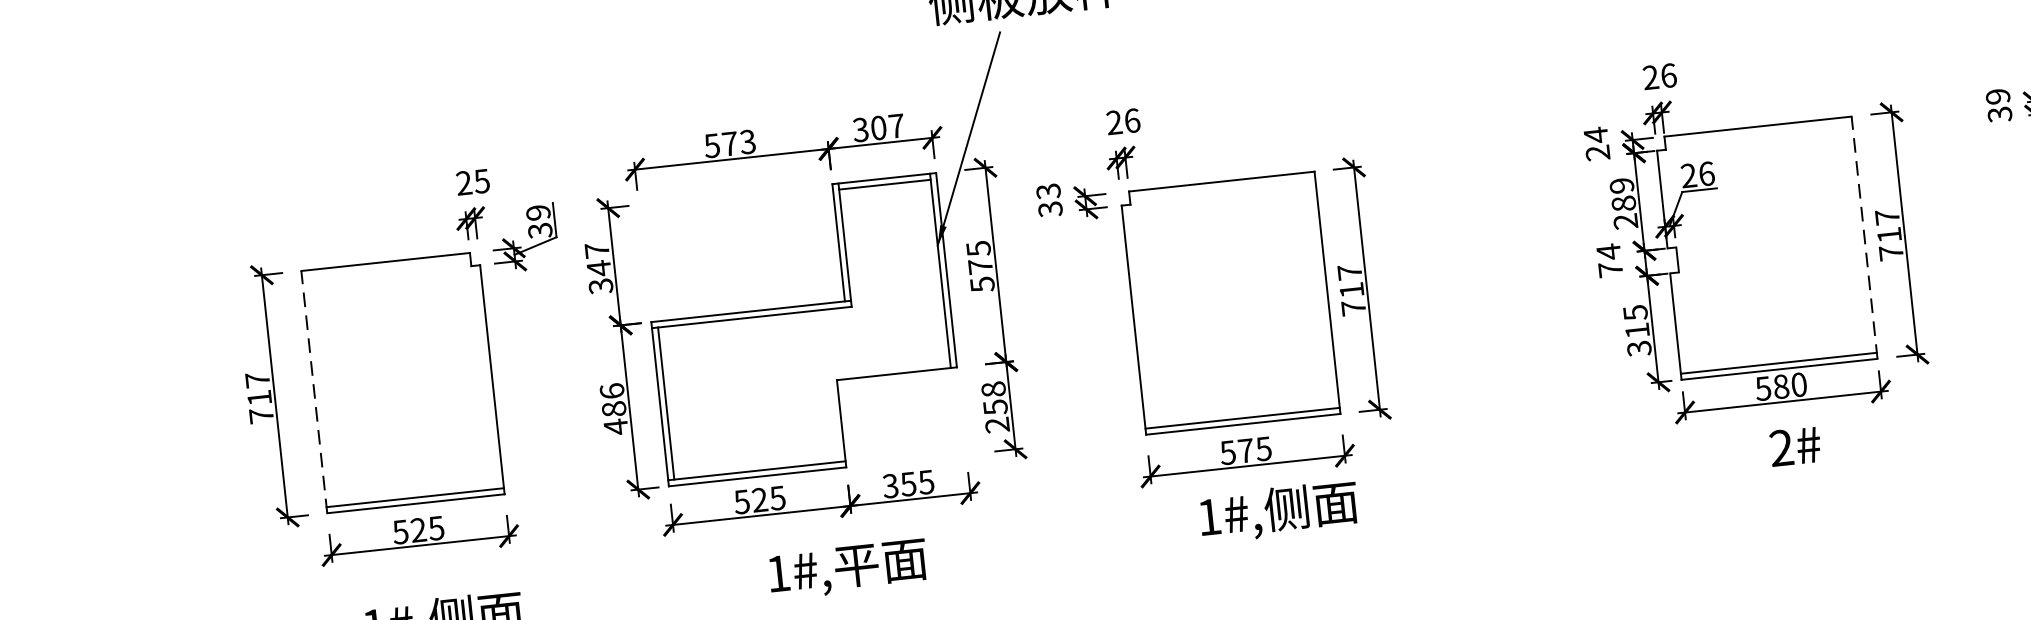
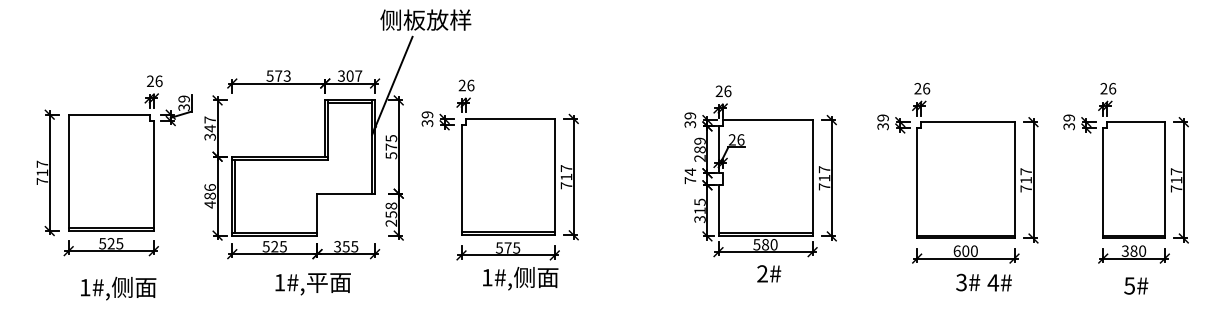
text: (1597, 144) -> (690, 120), 24 -> 39
text: (480, 181) -> (158, 81), 25 -> 26
text: (1048, 190) -> (427, 114), 33 -> 39
line: (1864, 236) -> (812, 177), dashed -> solid
line: (313, 391) -> (68, 172), dashed -> solid

